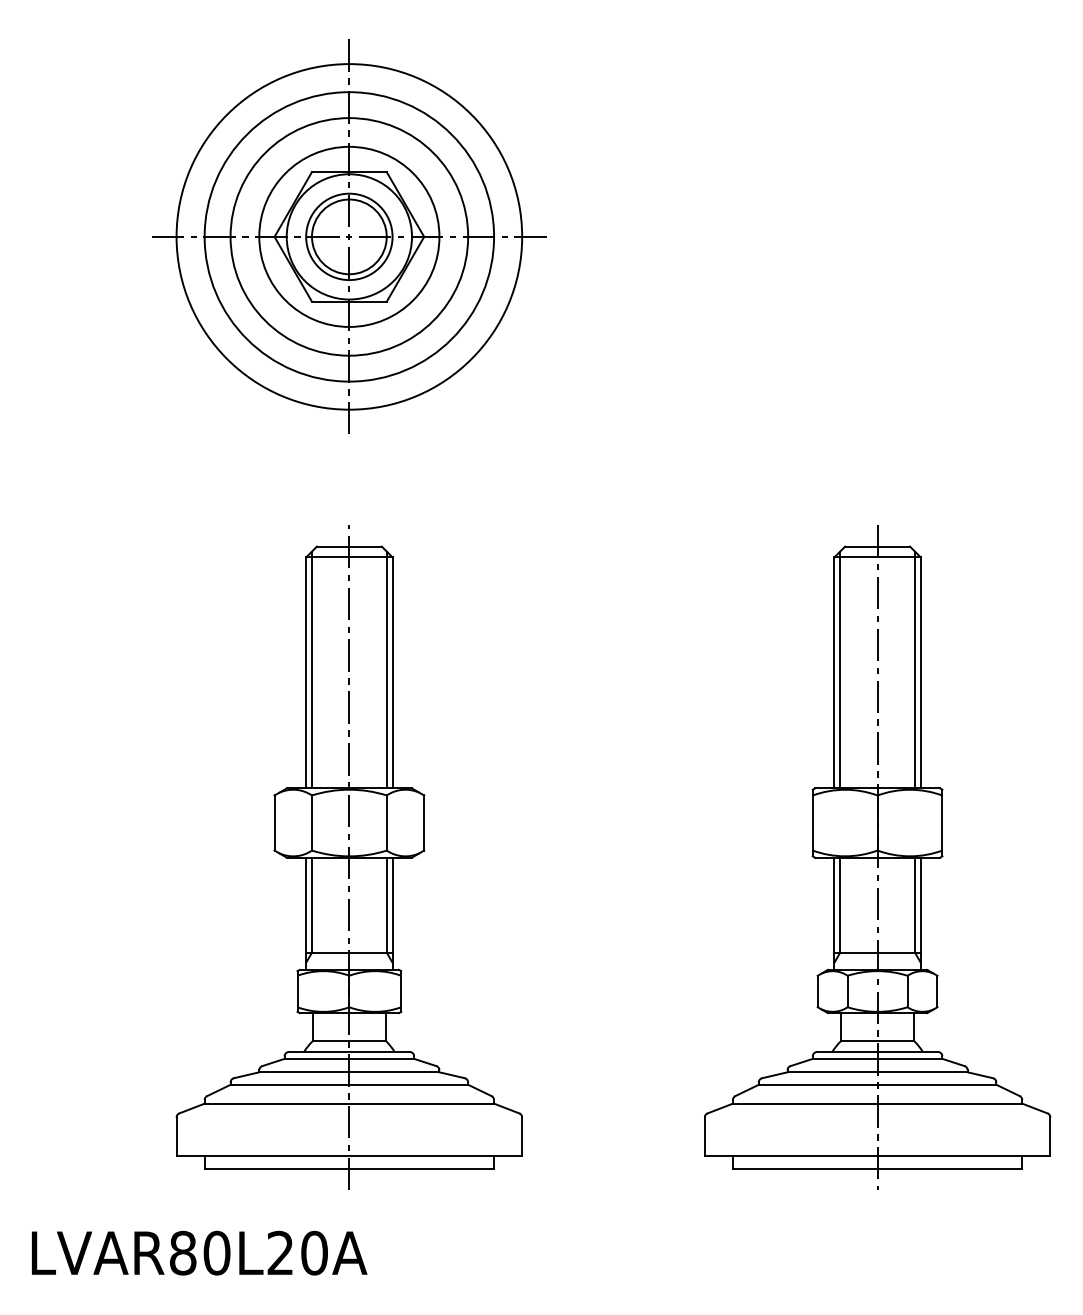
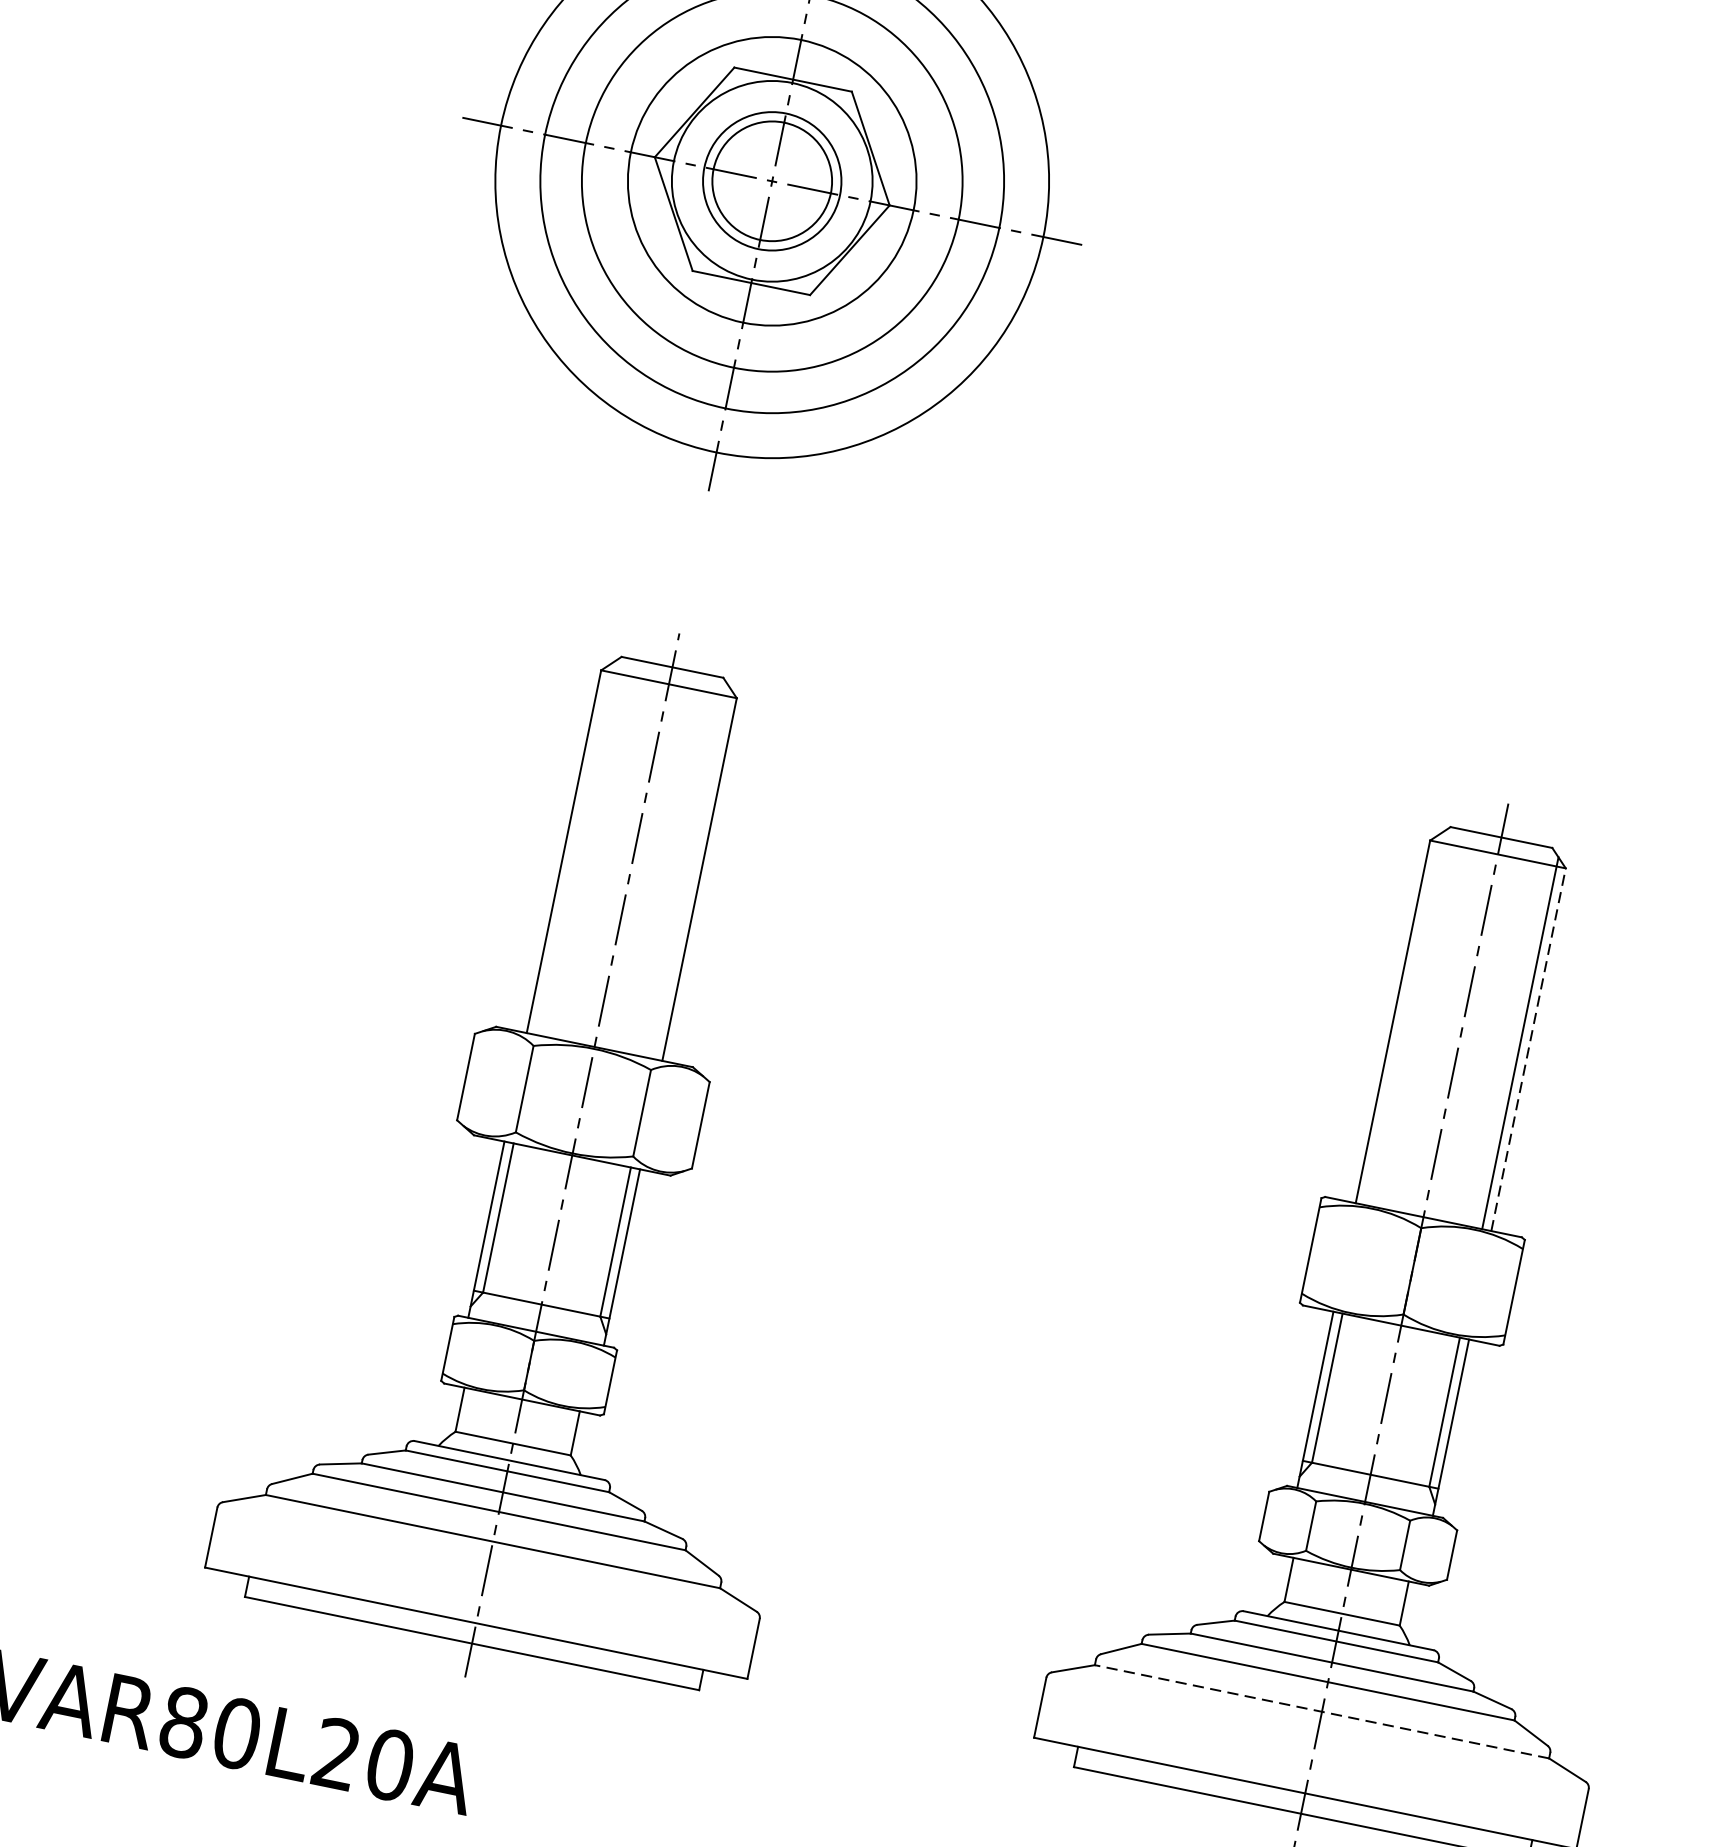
line: (312, 669) -> (575, 848), removed
line: (386, 669) -> (691, 872), removed
line: (840, 669) -> (1403, 1018), removed
line: (920, 672) -> (1528, 1048), solid -> dashed
line: (877, 1103) -> (1321, 1711), solid -> dashed

